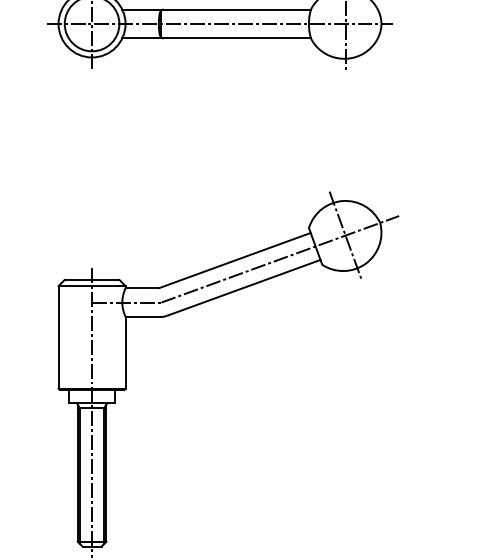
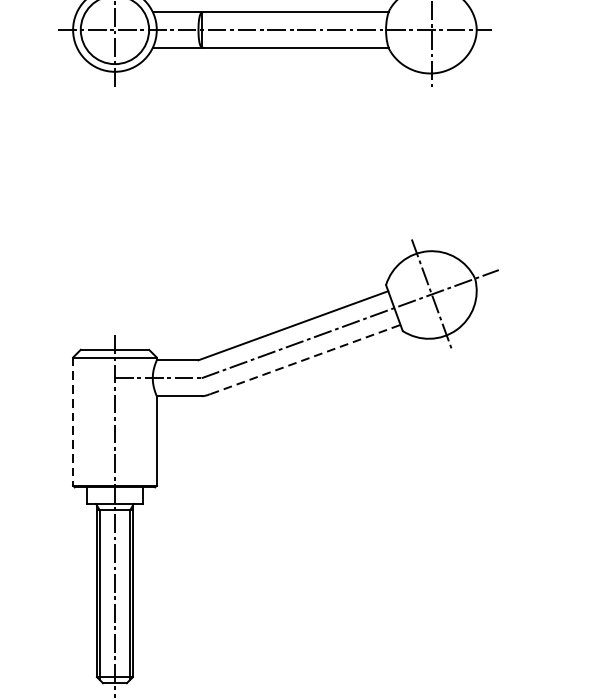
line: (244, 287) -> (305, 359), solid -> dashed
line: (58, 337) -> (72, 421), solid -> dashed

